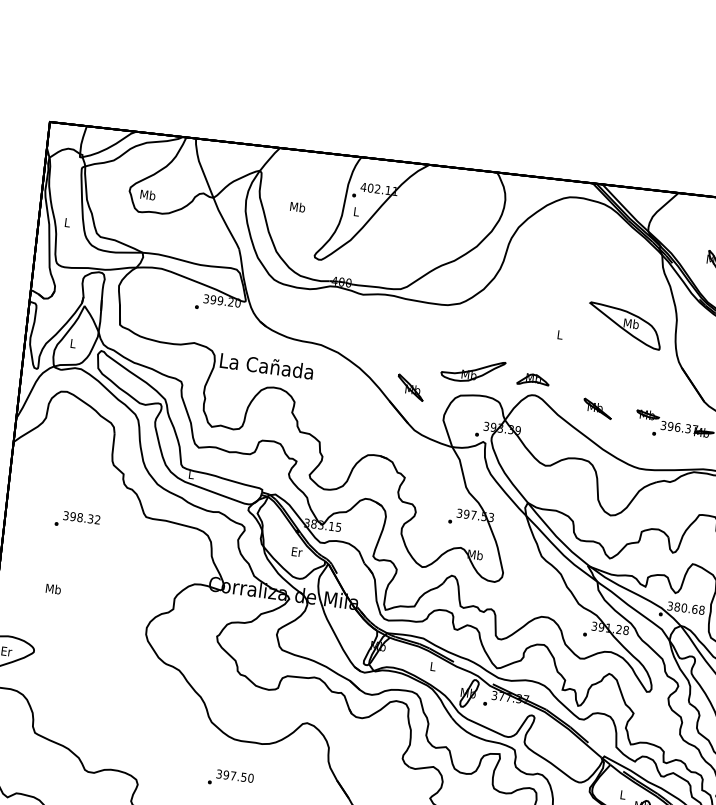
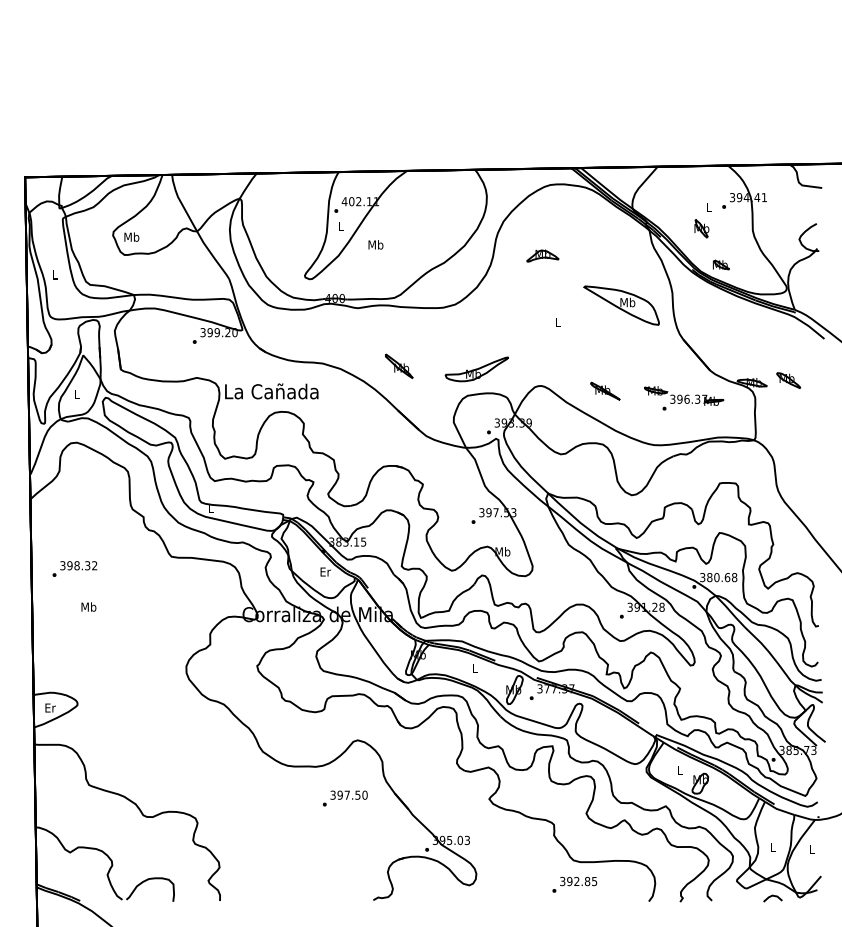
text: (297, 206) -> (375, 244), moved
part: (533, 379) -> (542, 255), moved
part: (411, 386) -> (399, 365), moved
text: (77, 520) -> (74, 568), moved
text: (53, 588) -> (88, 606), moved
text: (230, 778) -> (344, 798), moved

